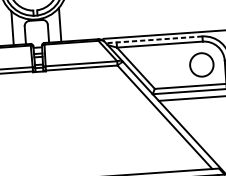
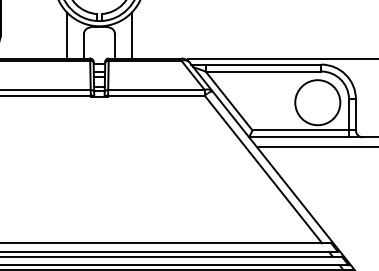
line: (154, 39) -> (256, 64), dashed -> solid
circle: (201, 64) -> (317, 102), size x1.43

